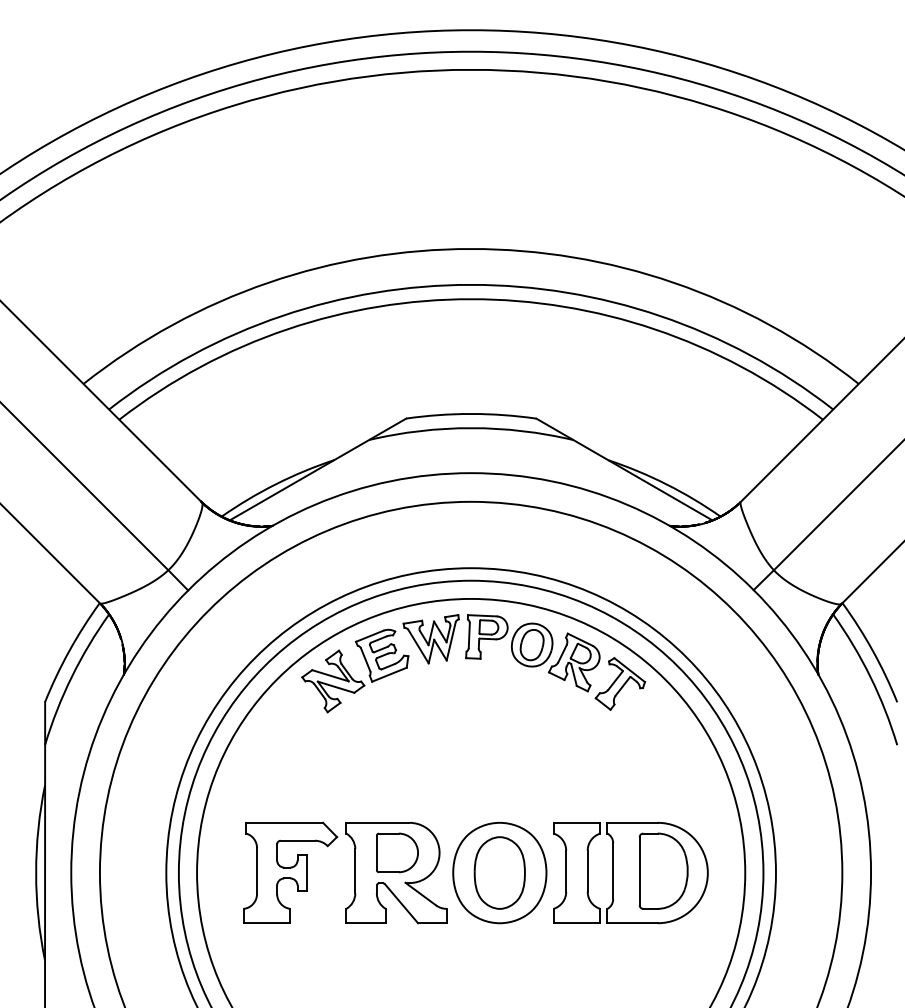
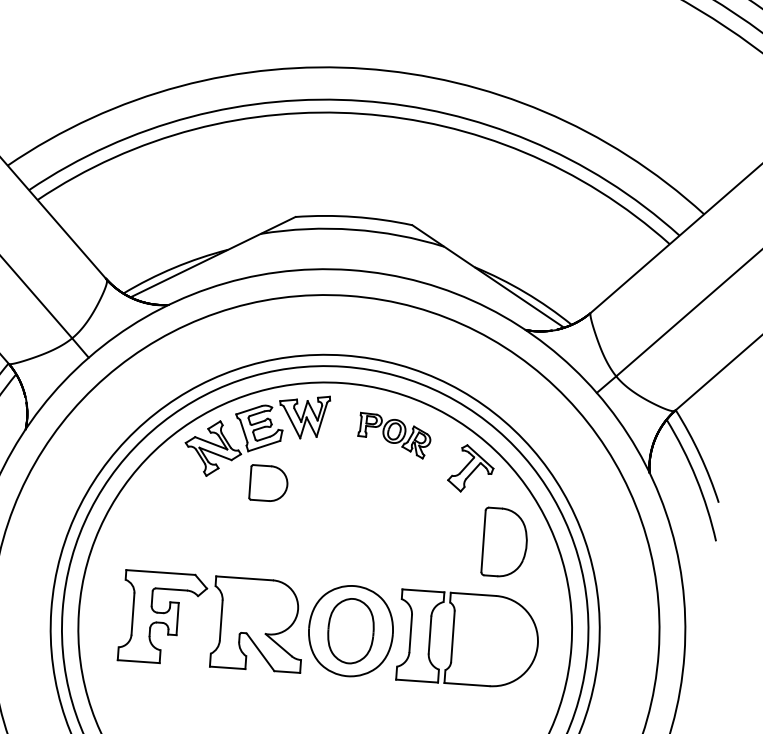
part: (532, 653) -> (394, 435), size x0.6
part: (397, 852) -> (268, 483), moved
part: (663, 870) -> (504, 542), moved

